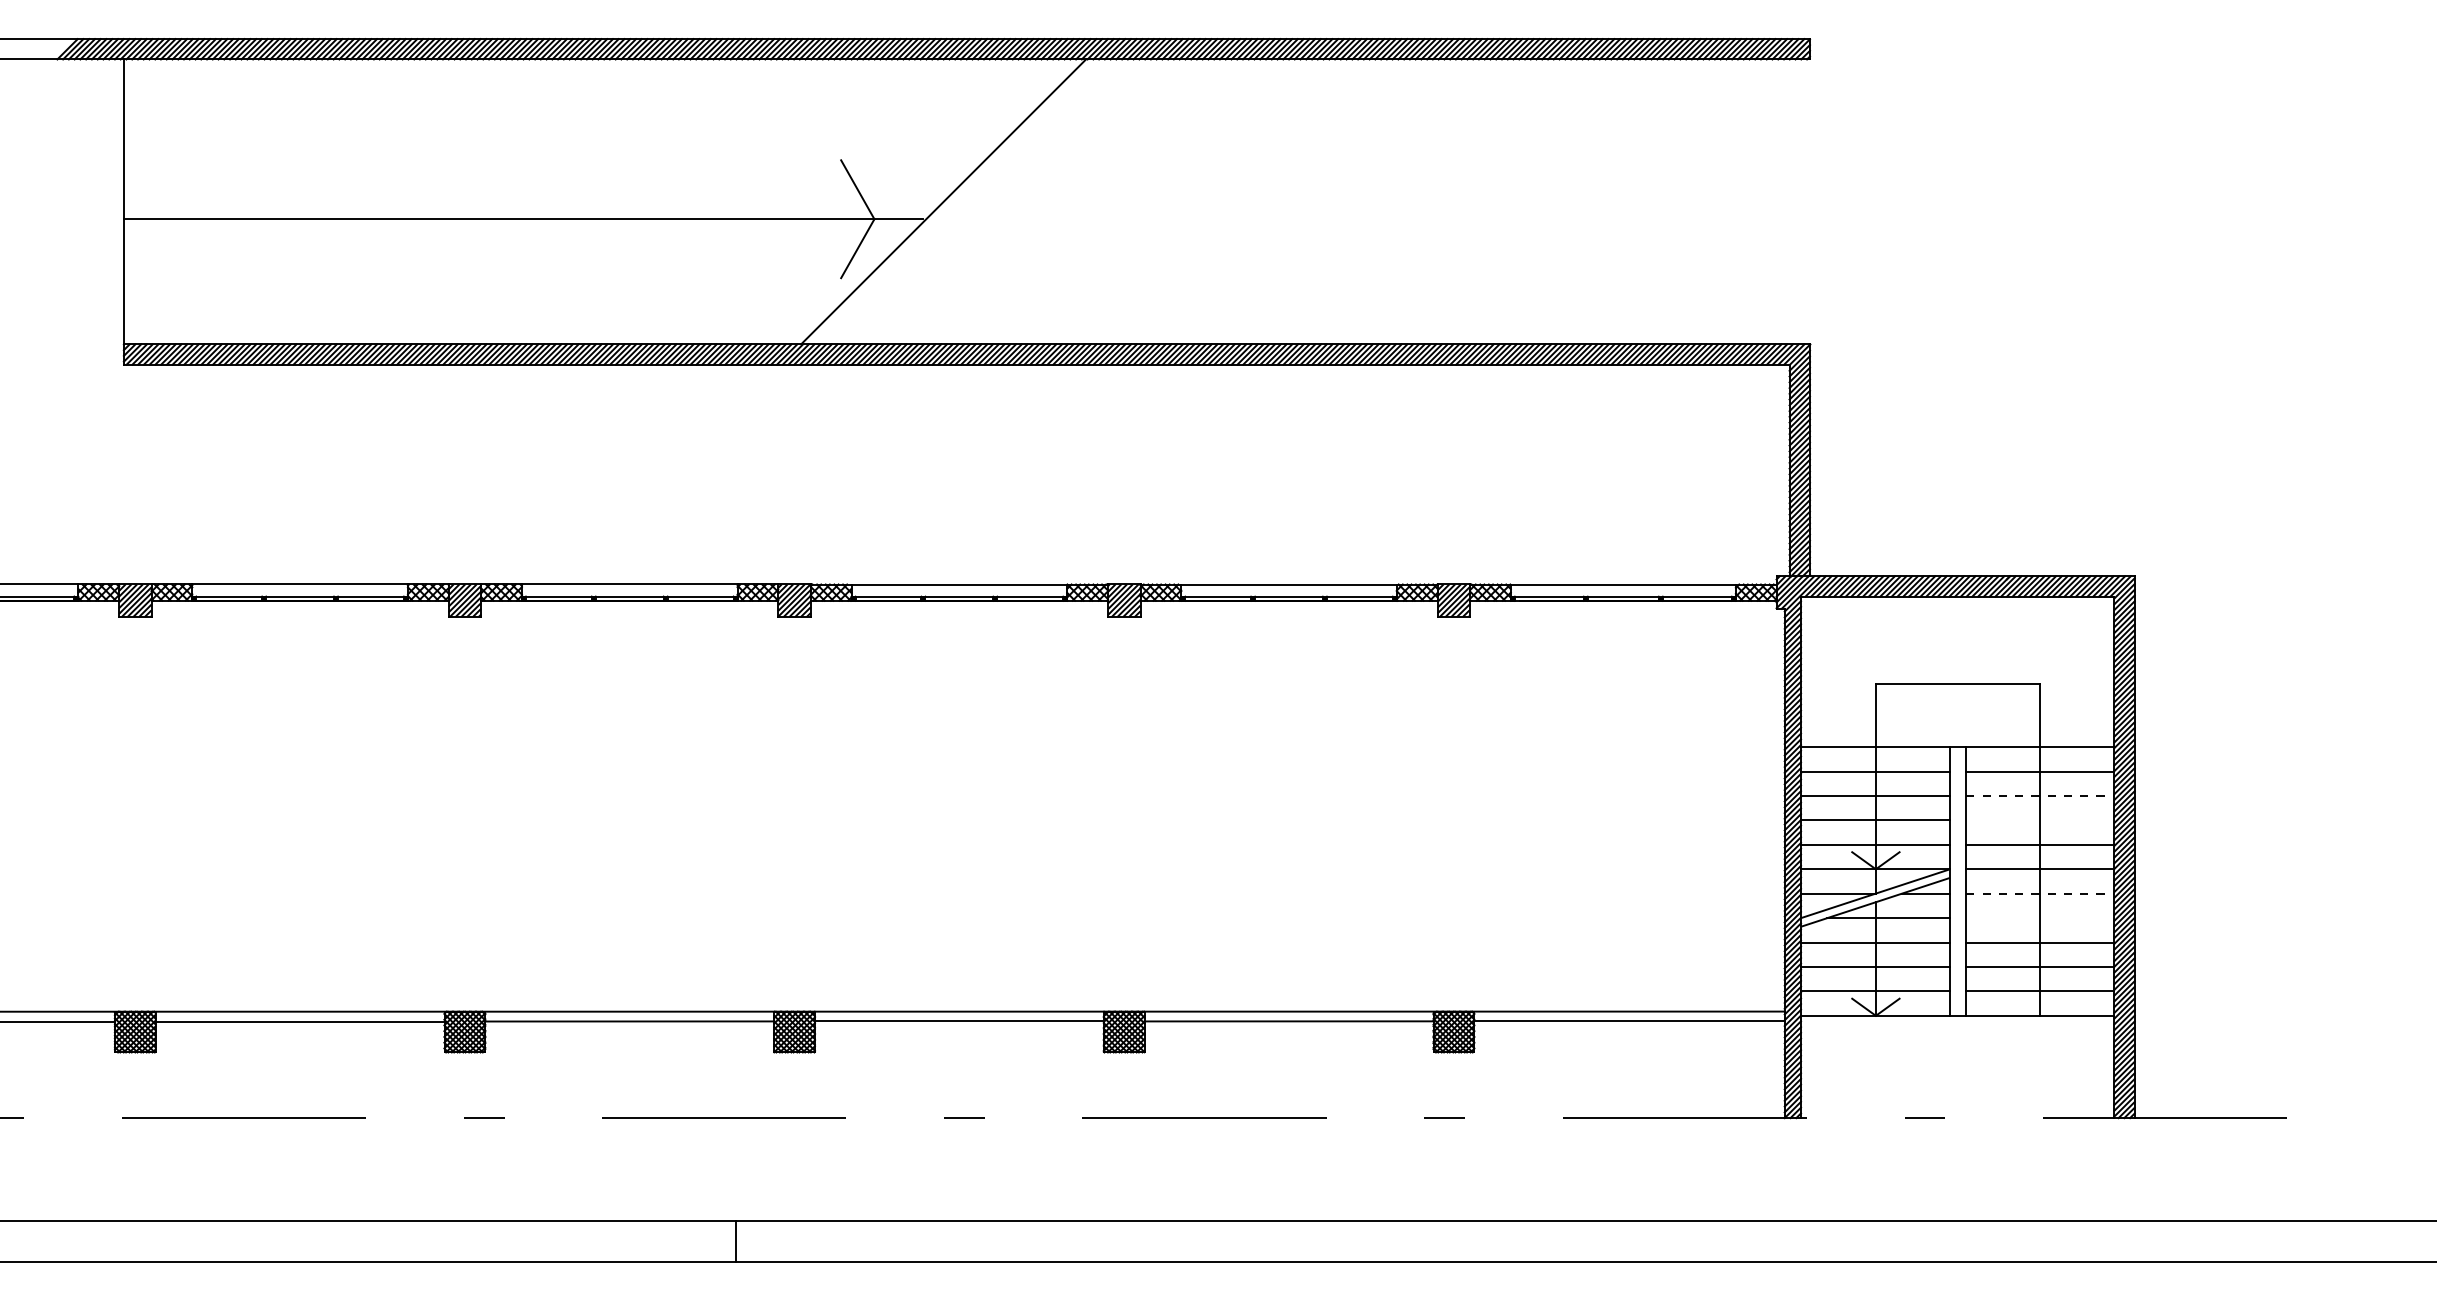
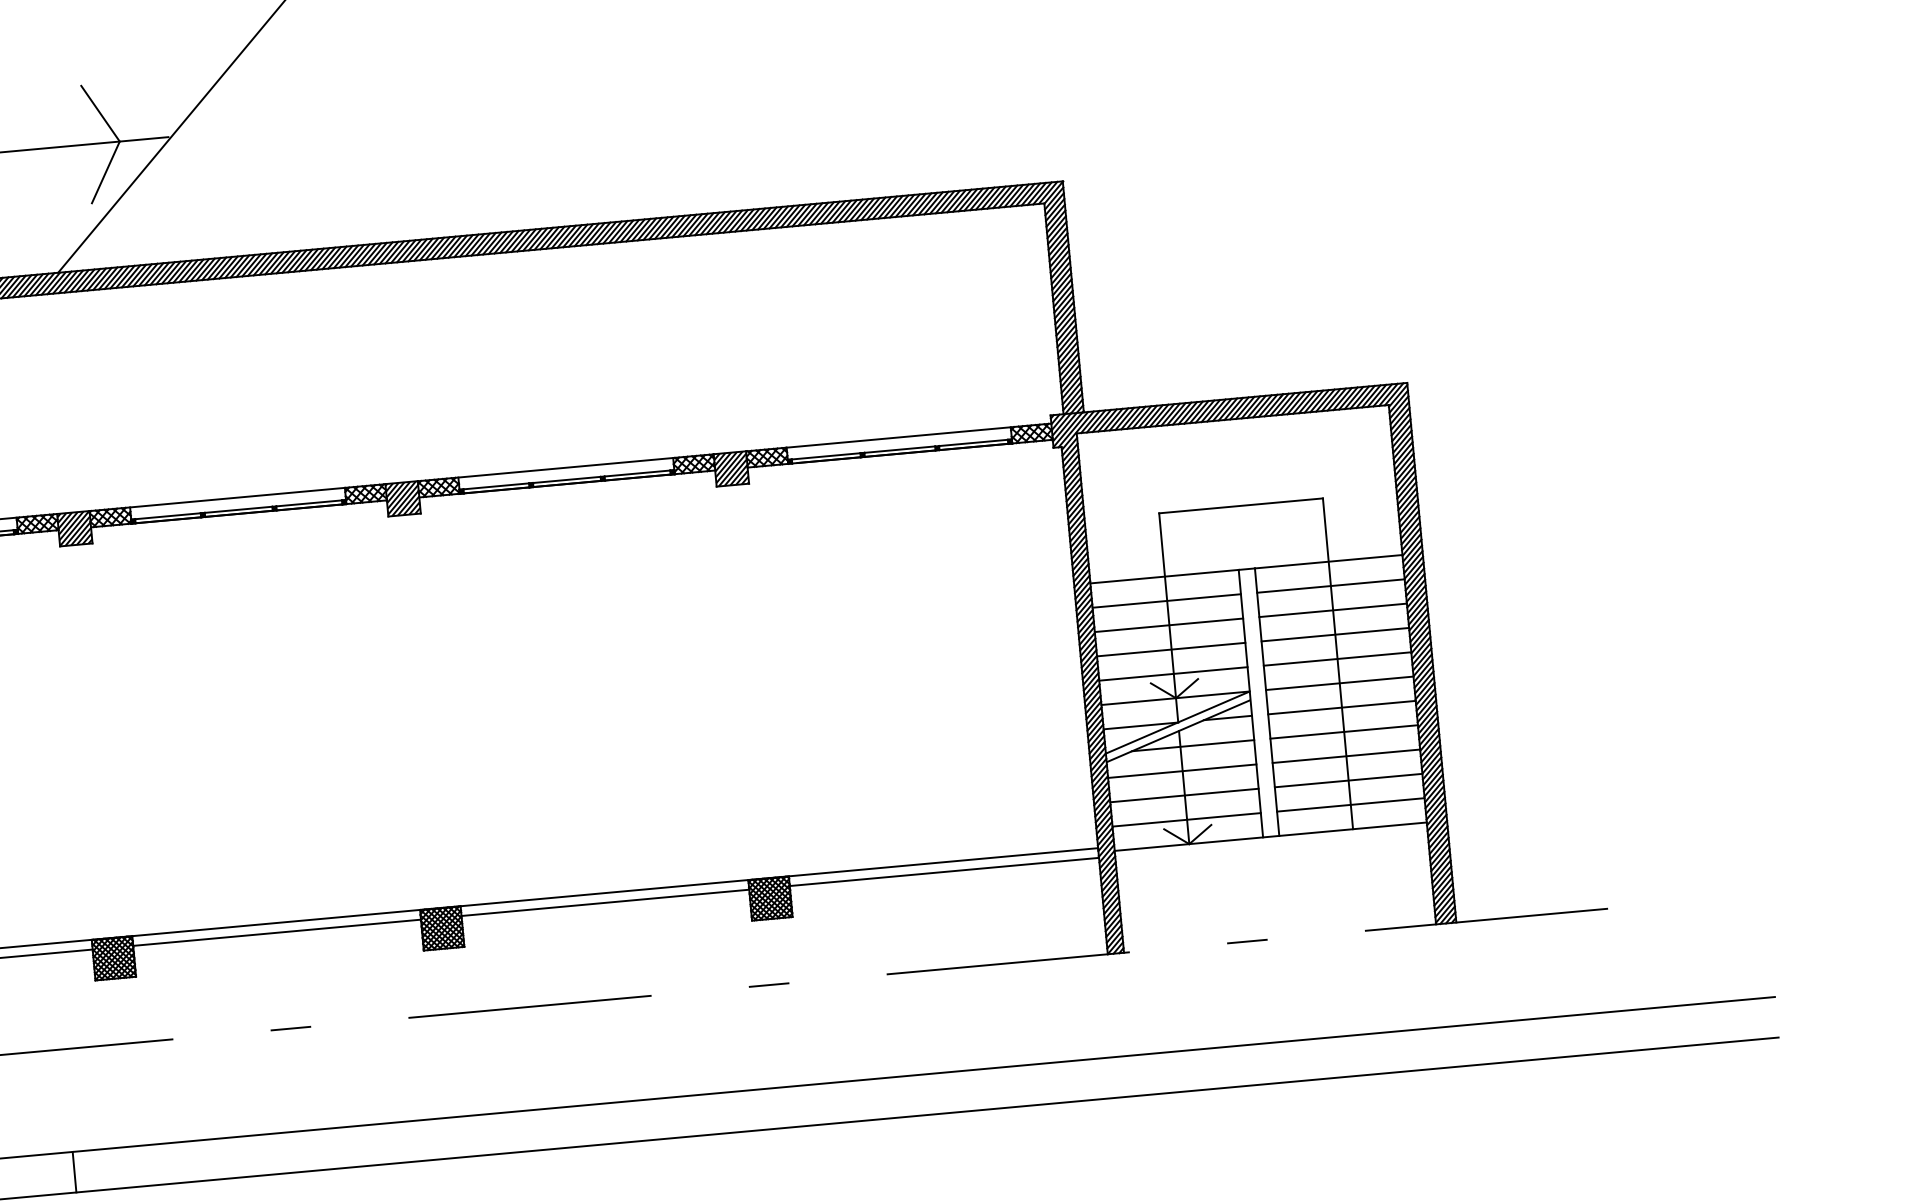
line: (2040, 796) -> (1333, 610), dashed -> solid
line: (2040, 820) -> (1335, 634), added
line: (2040, 893) -> (1342, 707), dashed -> solid
line: (2040, 918) -> (1344, 732), added

